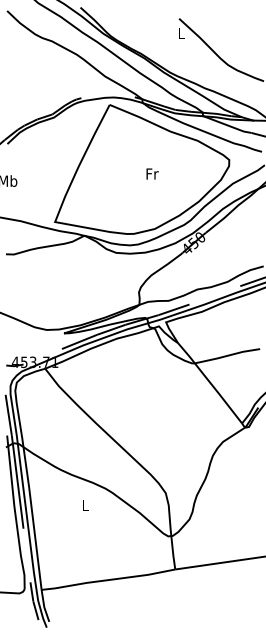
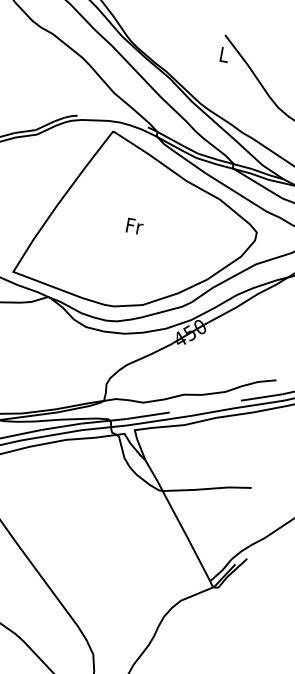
text: (152, 173) -> (134, 225), moved

